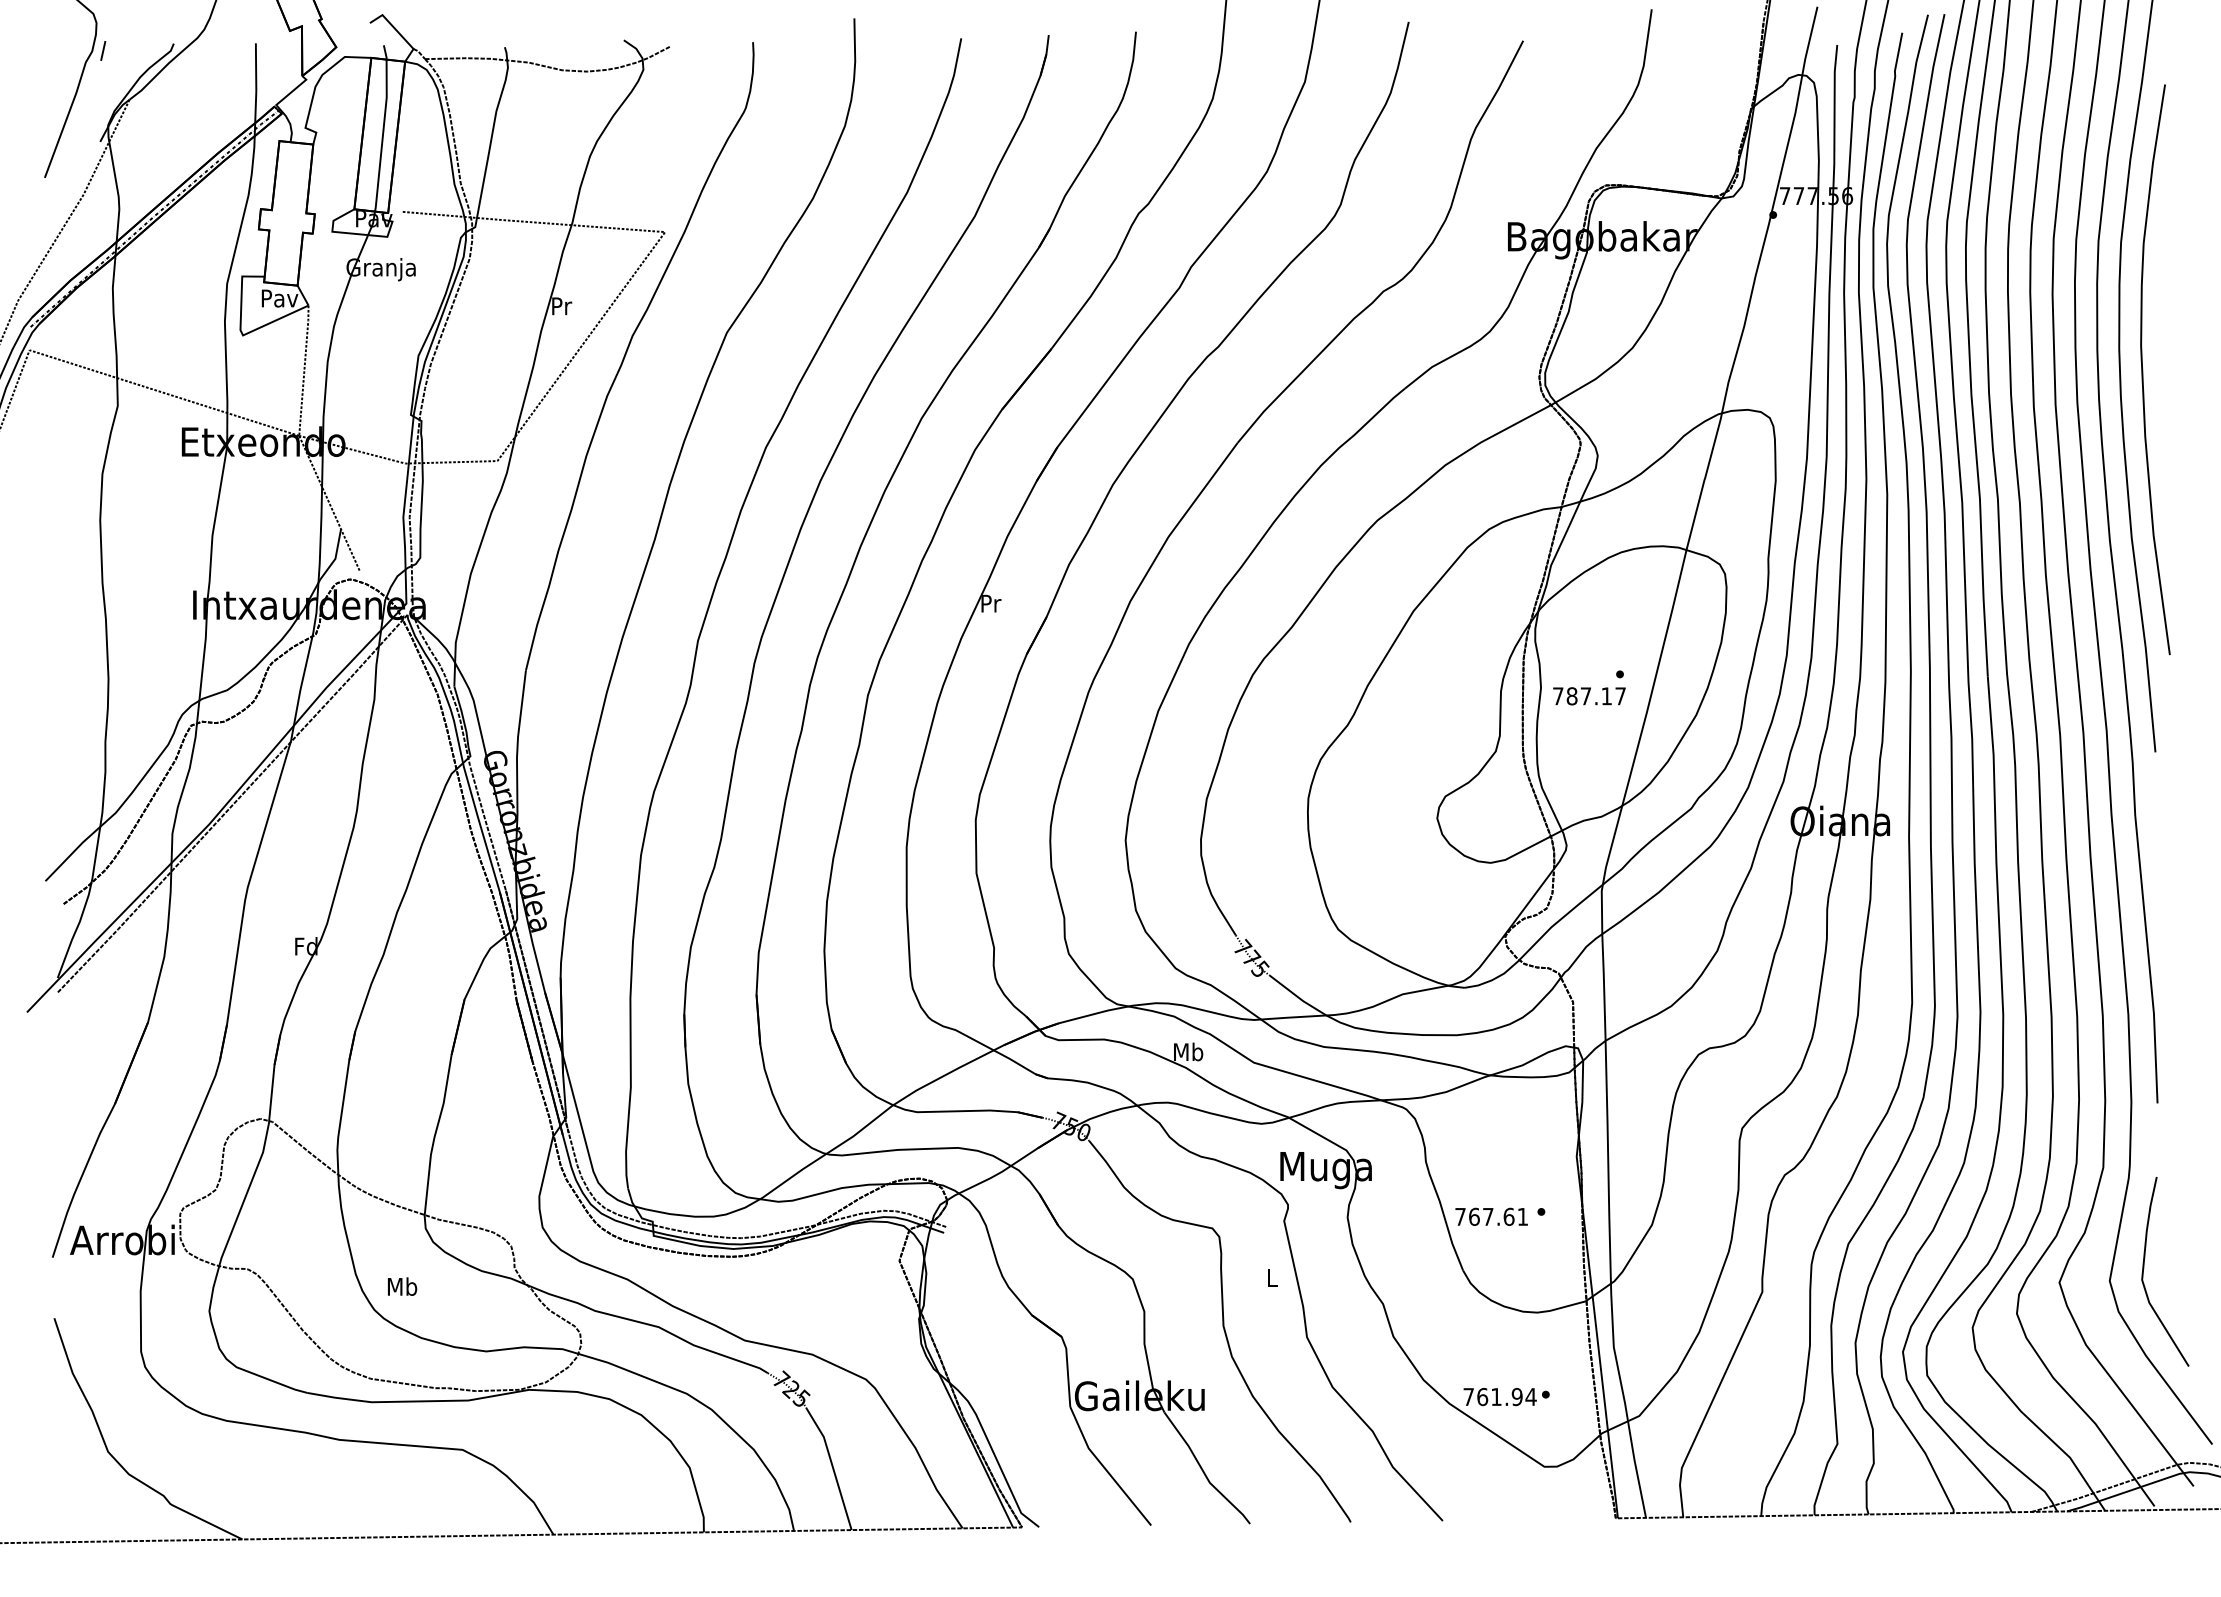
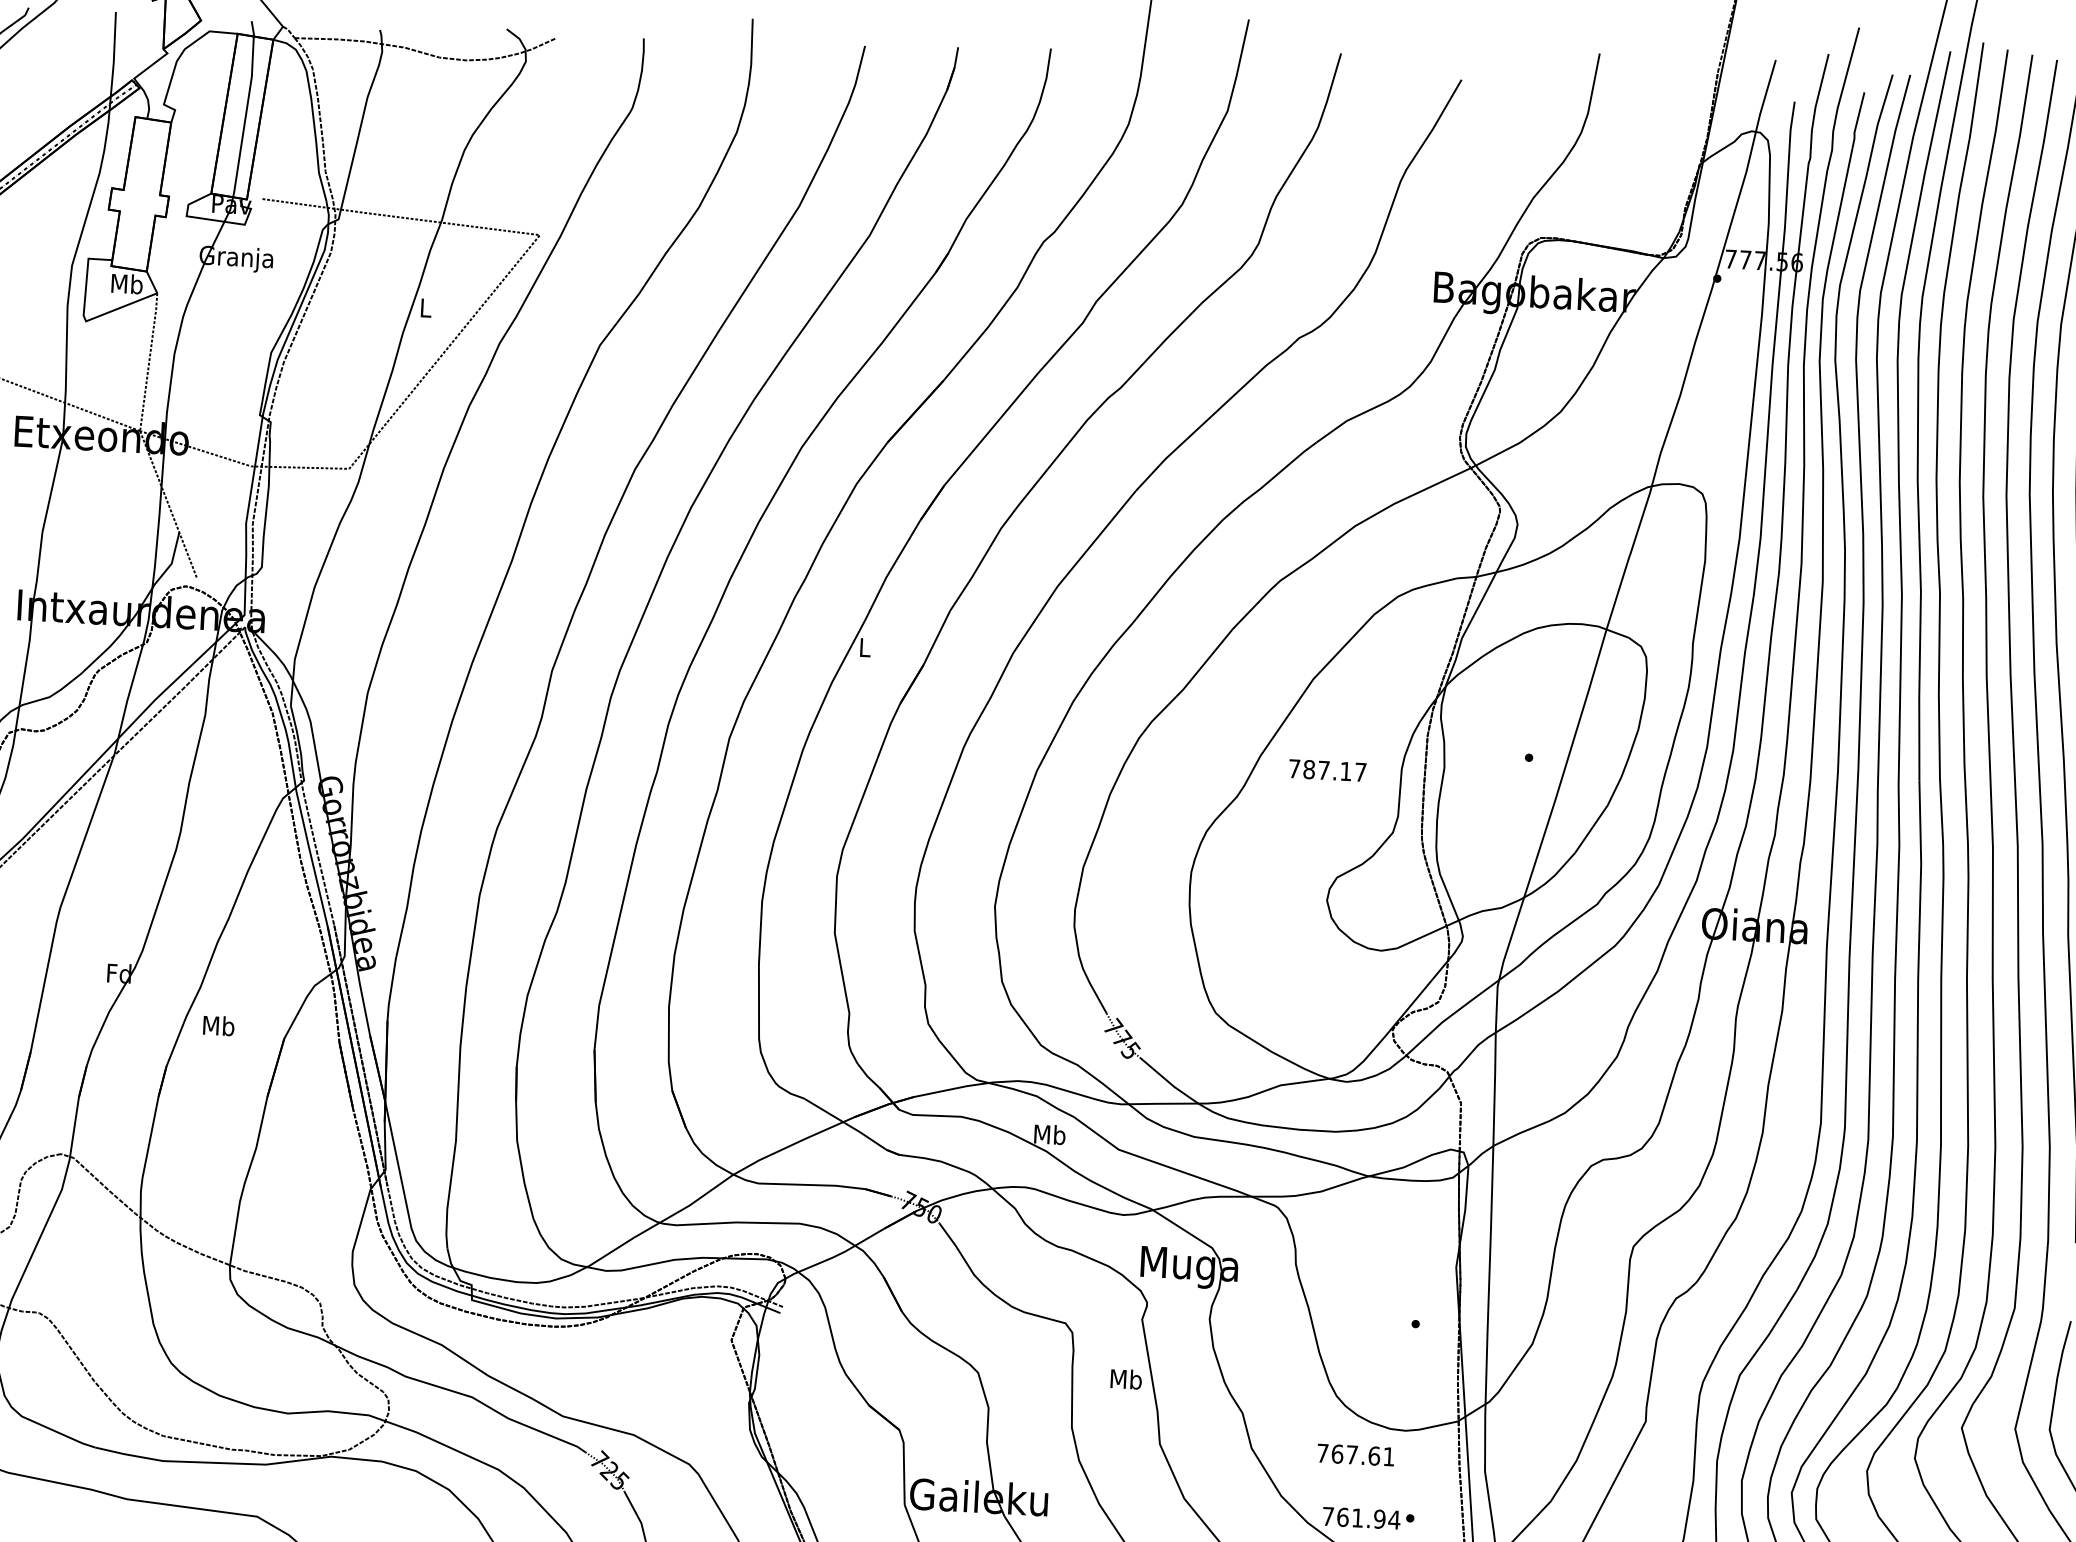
text: (279, 297) -> (126, 283), Pav -> Mb
text: (562, 306) -> (426, 308), Pr -> L
text: (991, 603) -> (865, 647), Pr -> L
text: (1589, 696) -> (1327, 770), moved
text: (1491, 1216) -> (1355, 1454), moved
text: (1271, 1277) -> (1125, 1378), L -> Mb
text: (402, 1286) -> (218, 1025), moved

